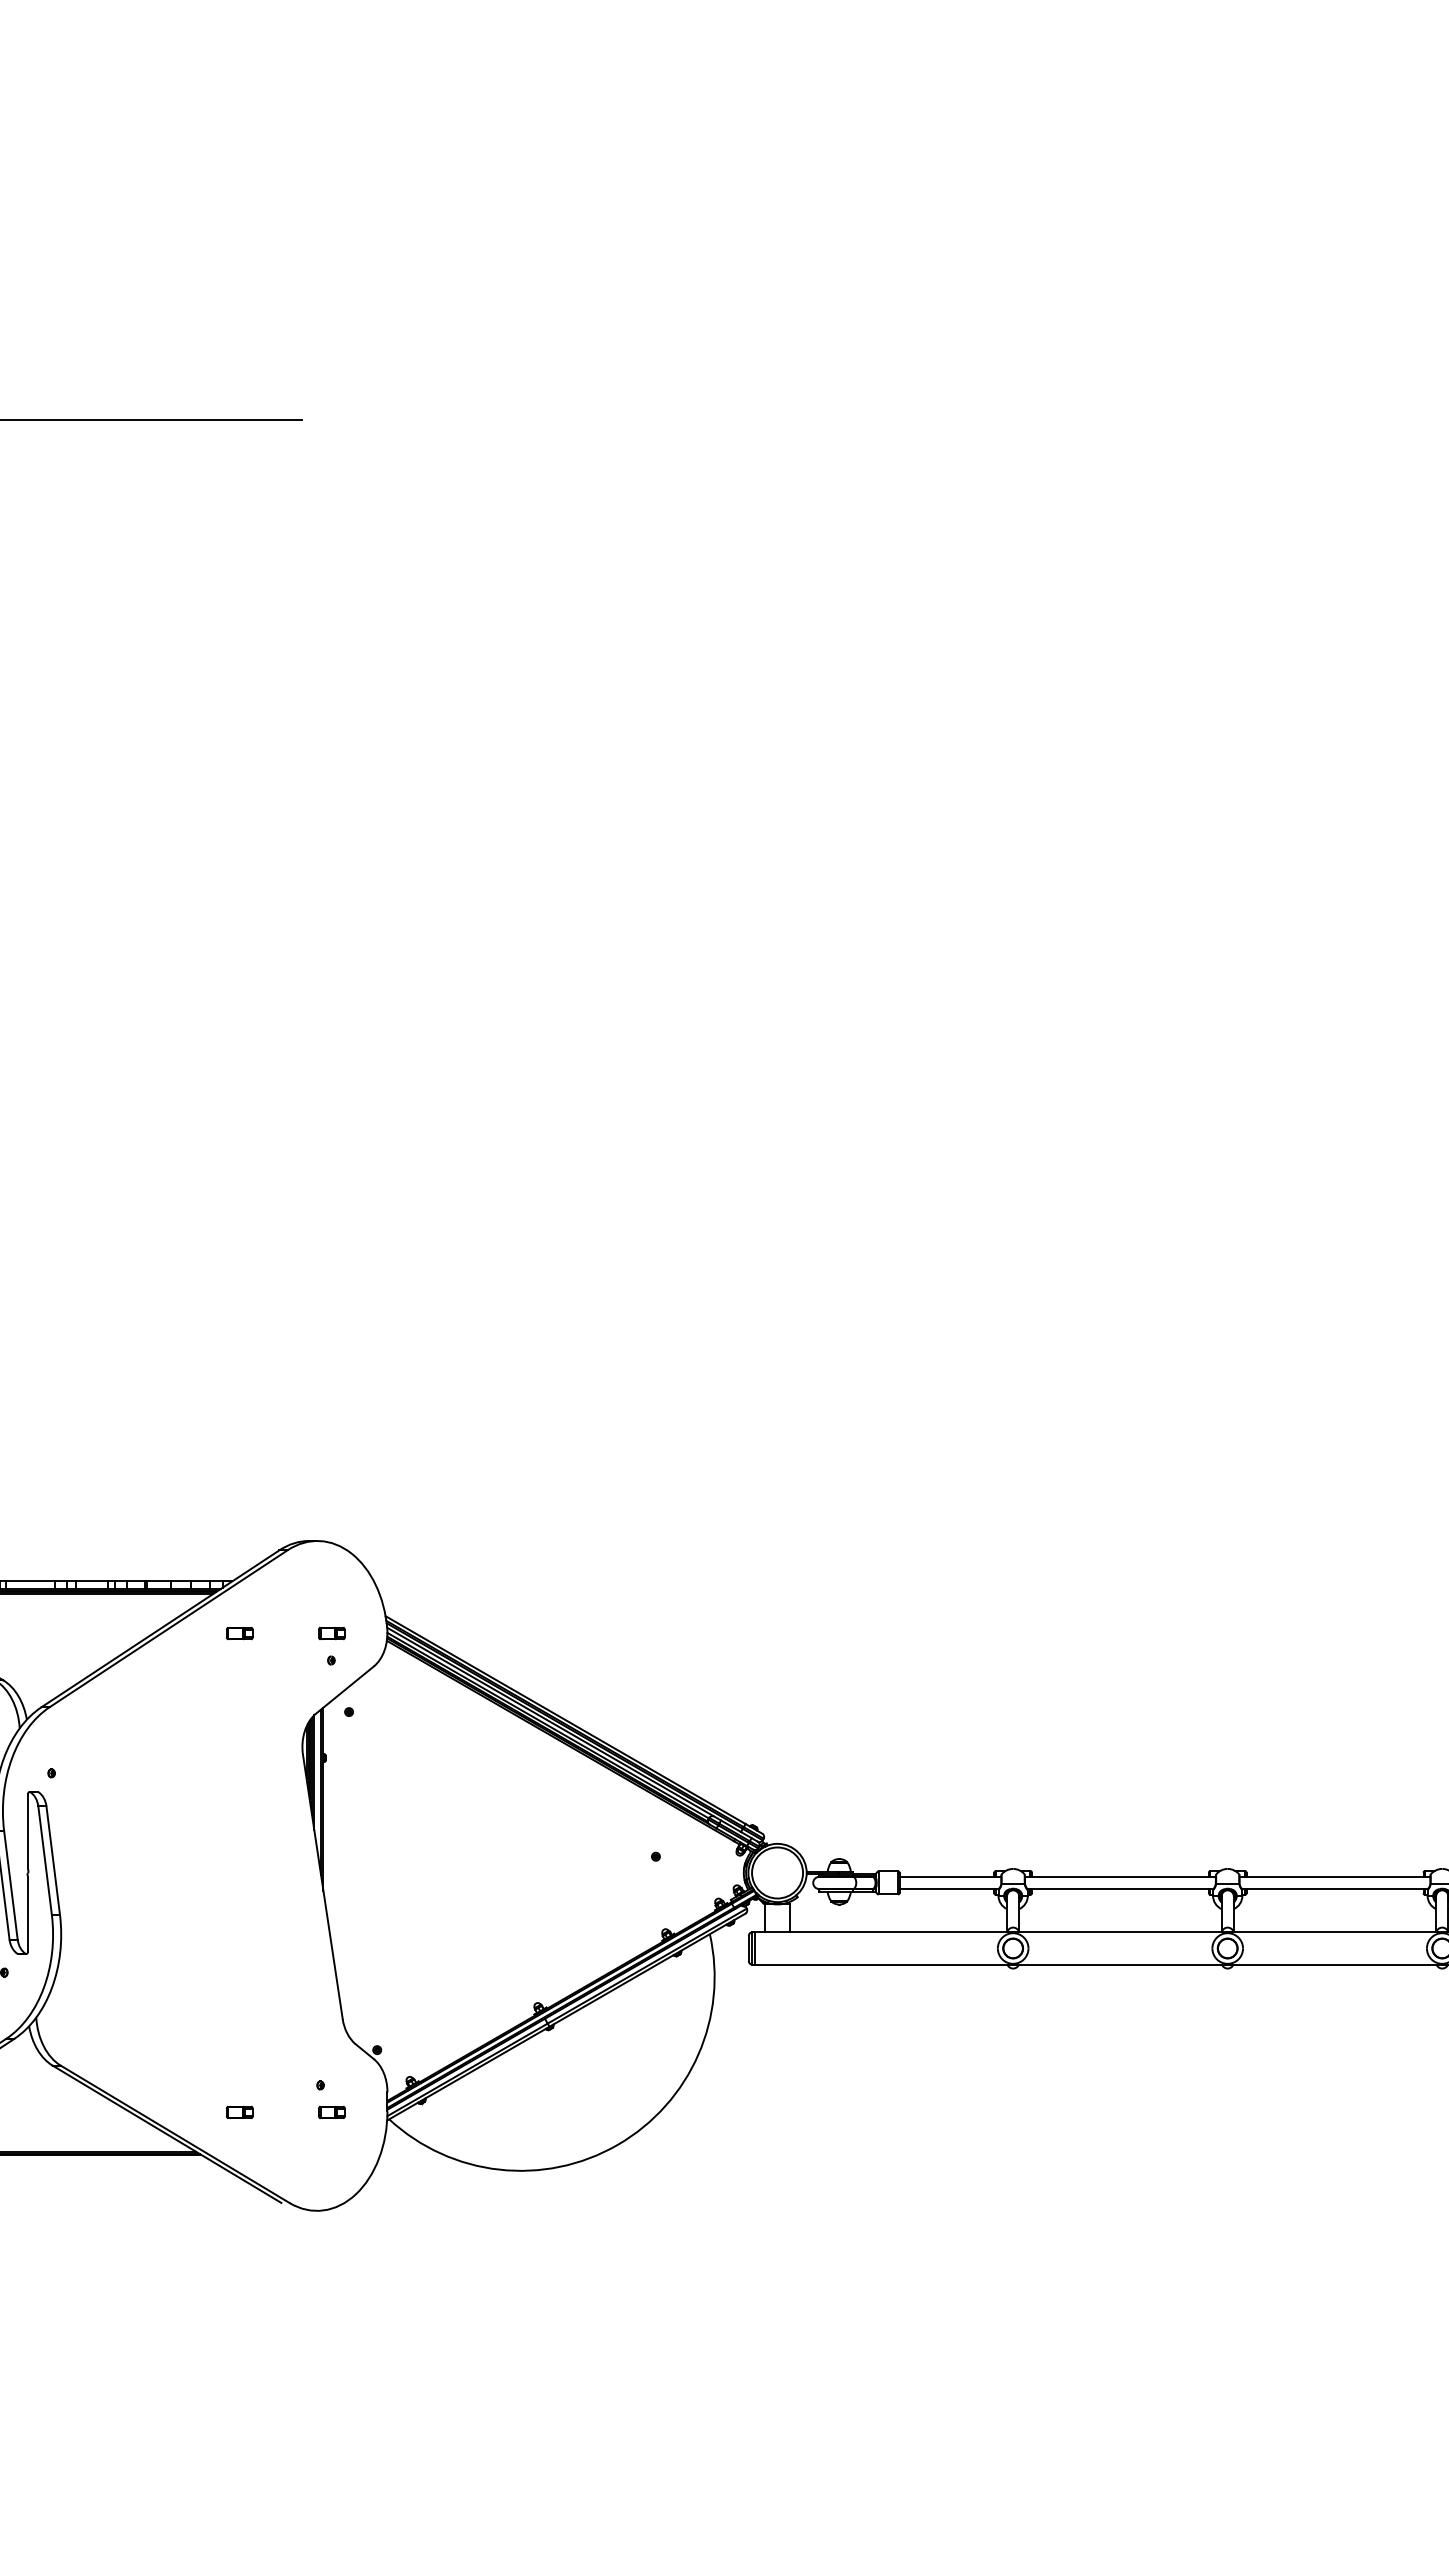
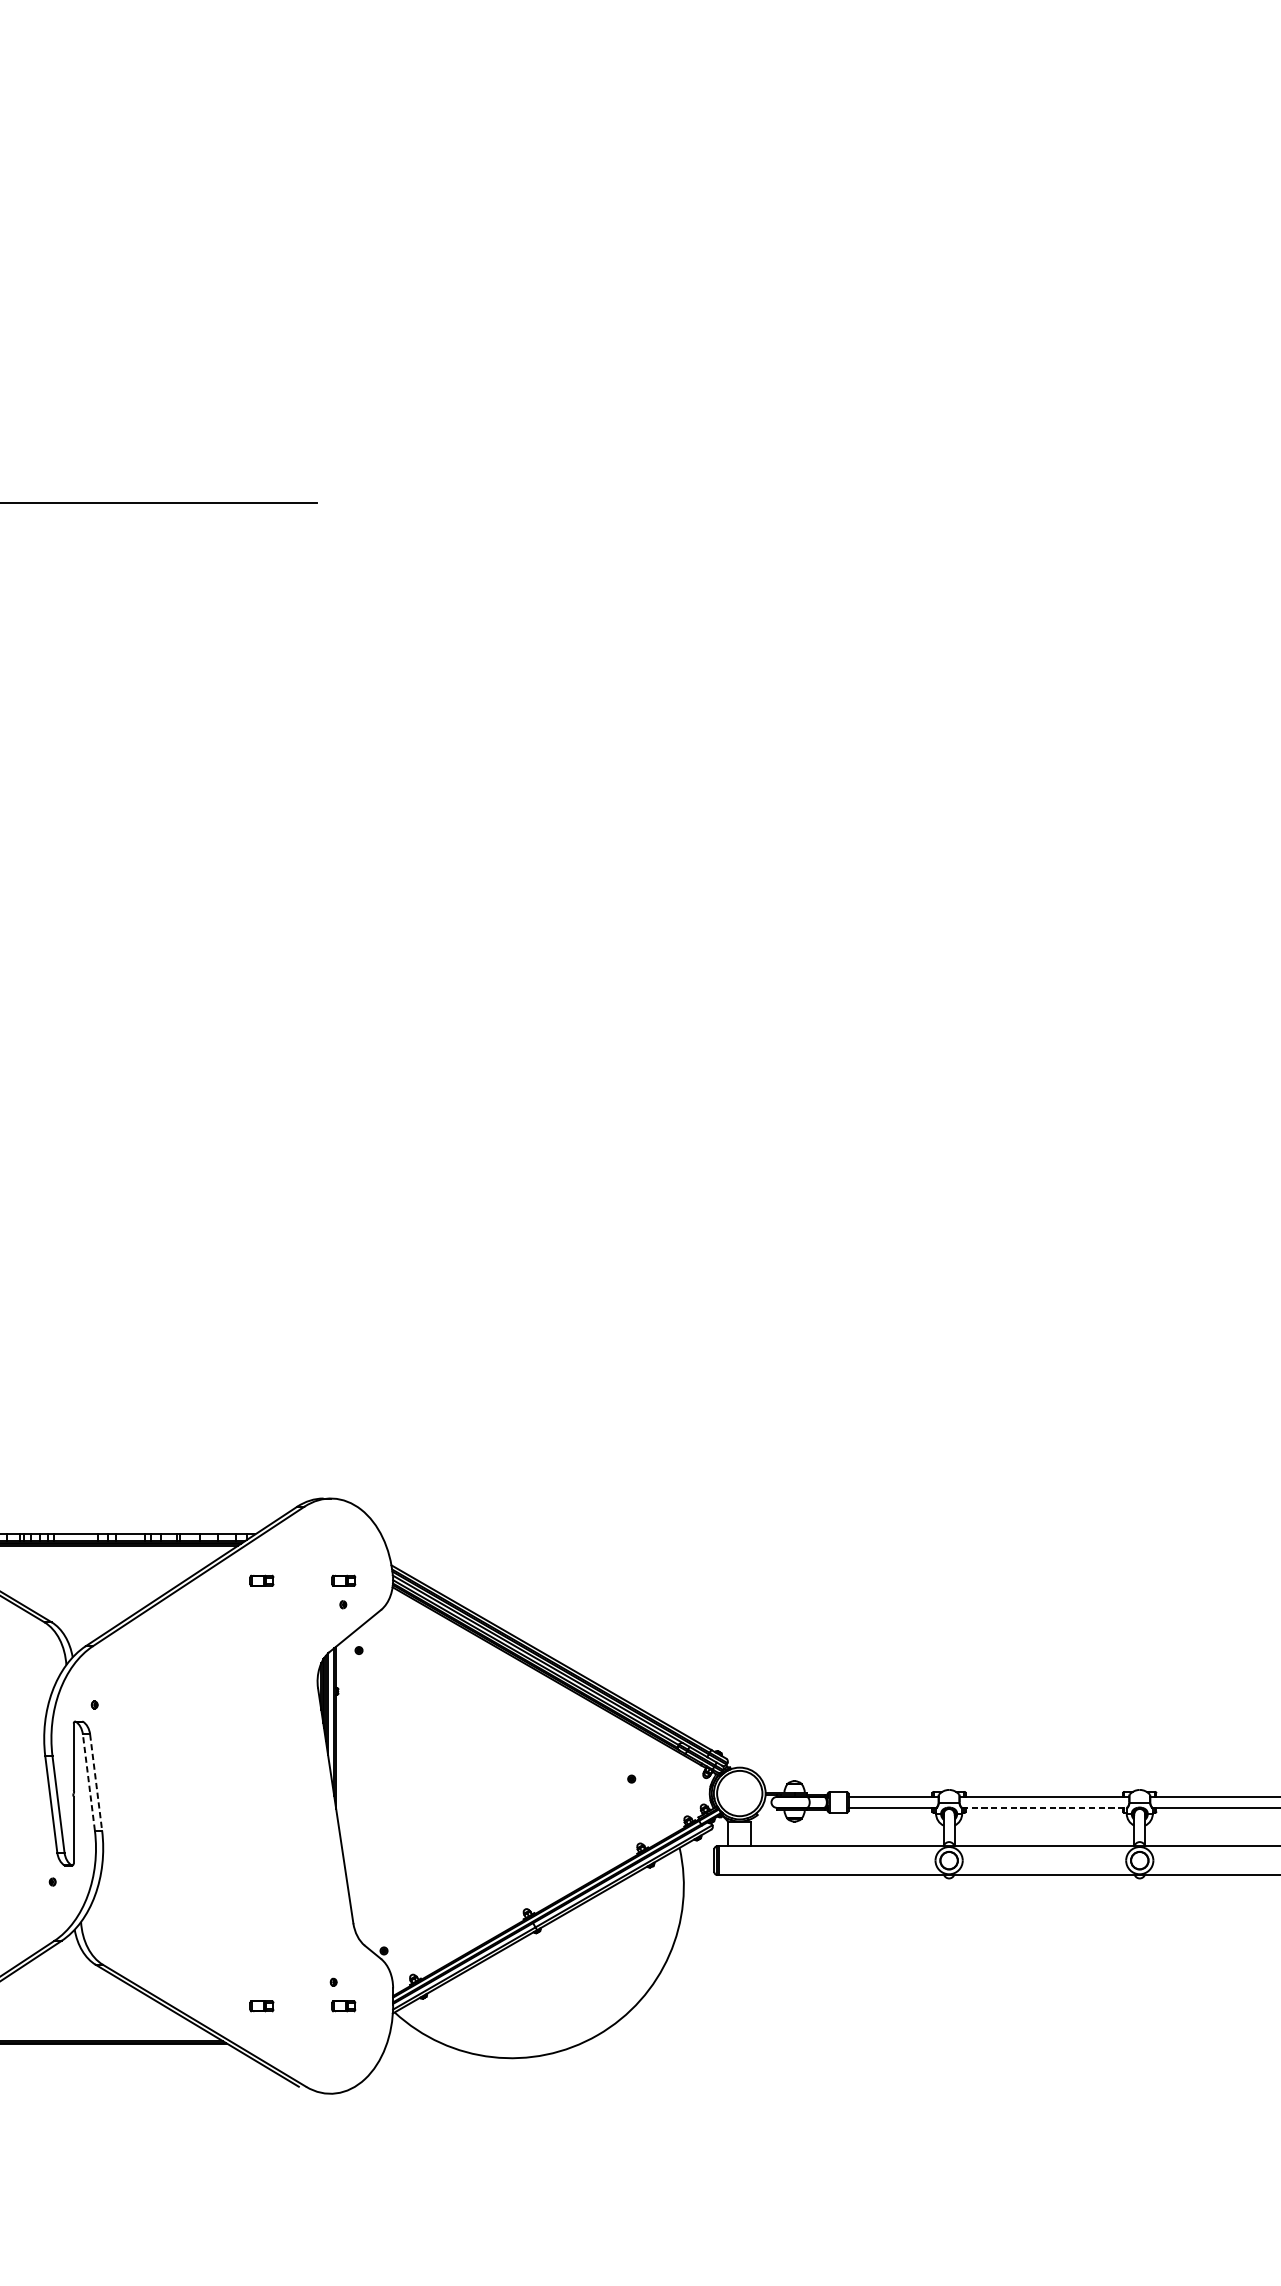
line: (45, 1860) -> (89, 1782), solid -> dashed
line: (53, 1860) -> (96, 1782), solid -> dashed
line: (1120, 1889) -> (1044, 1808), solid -> dashed

